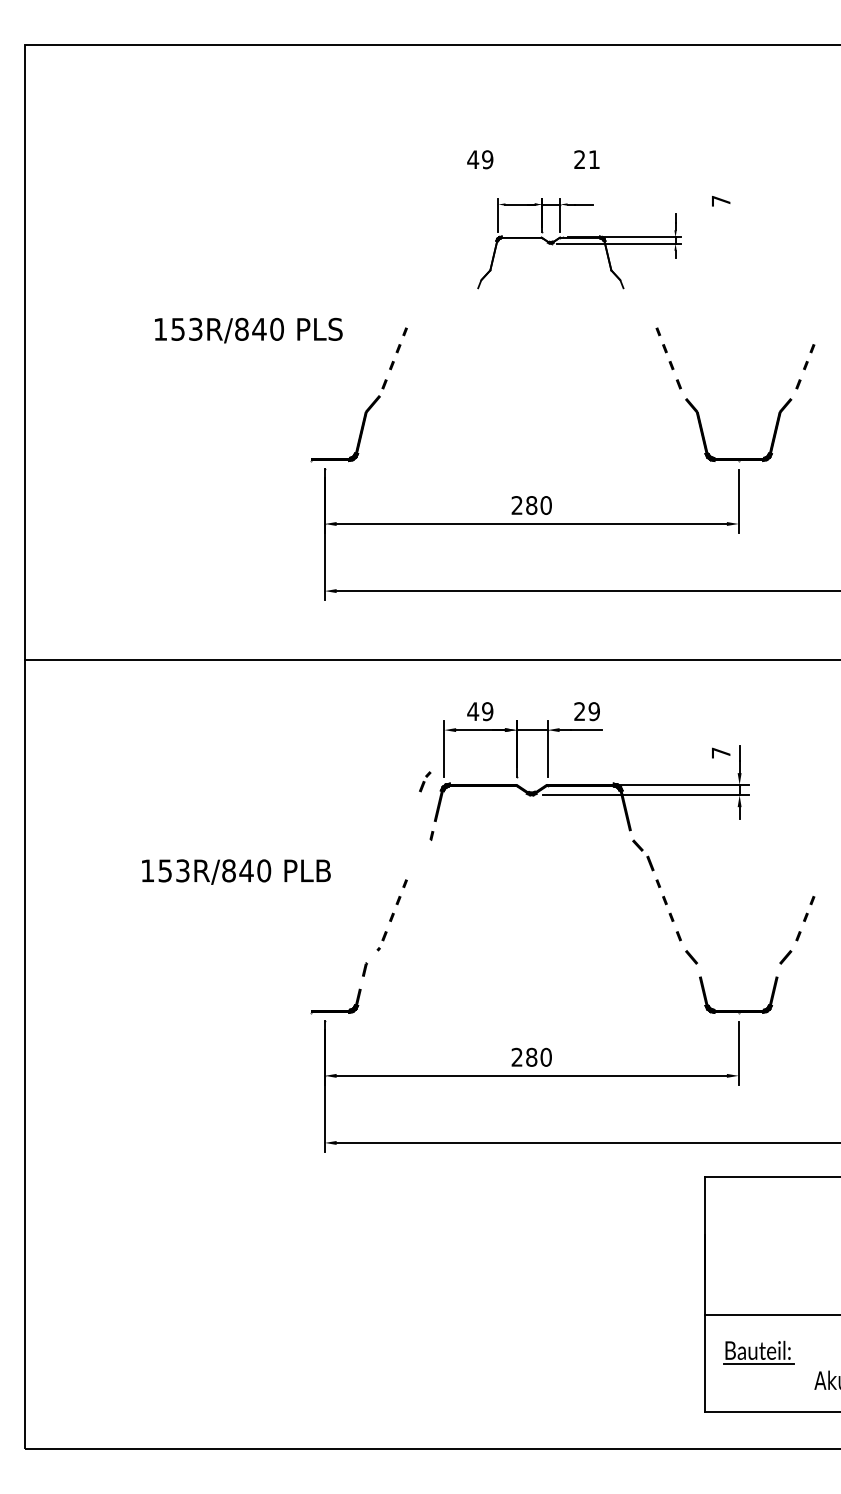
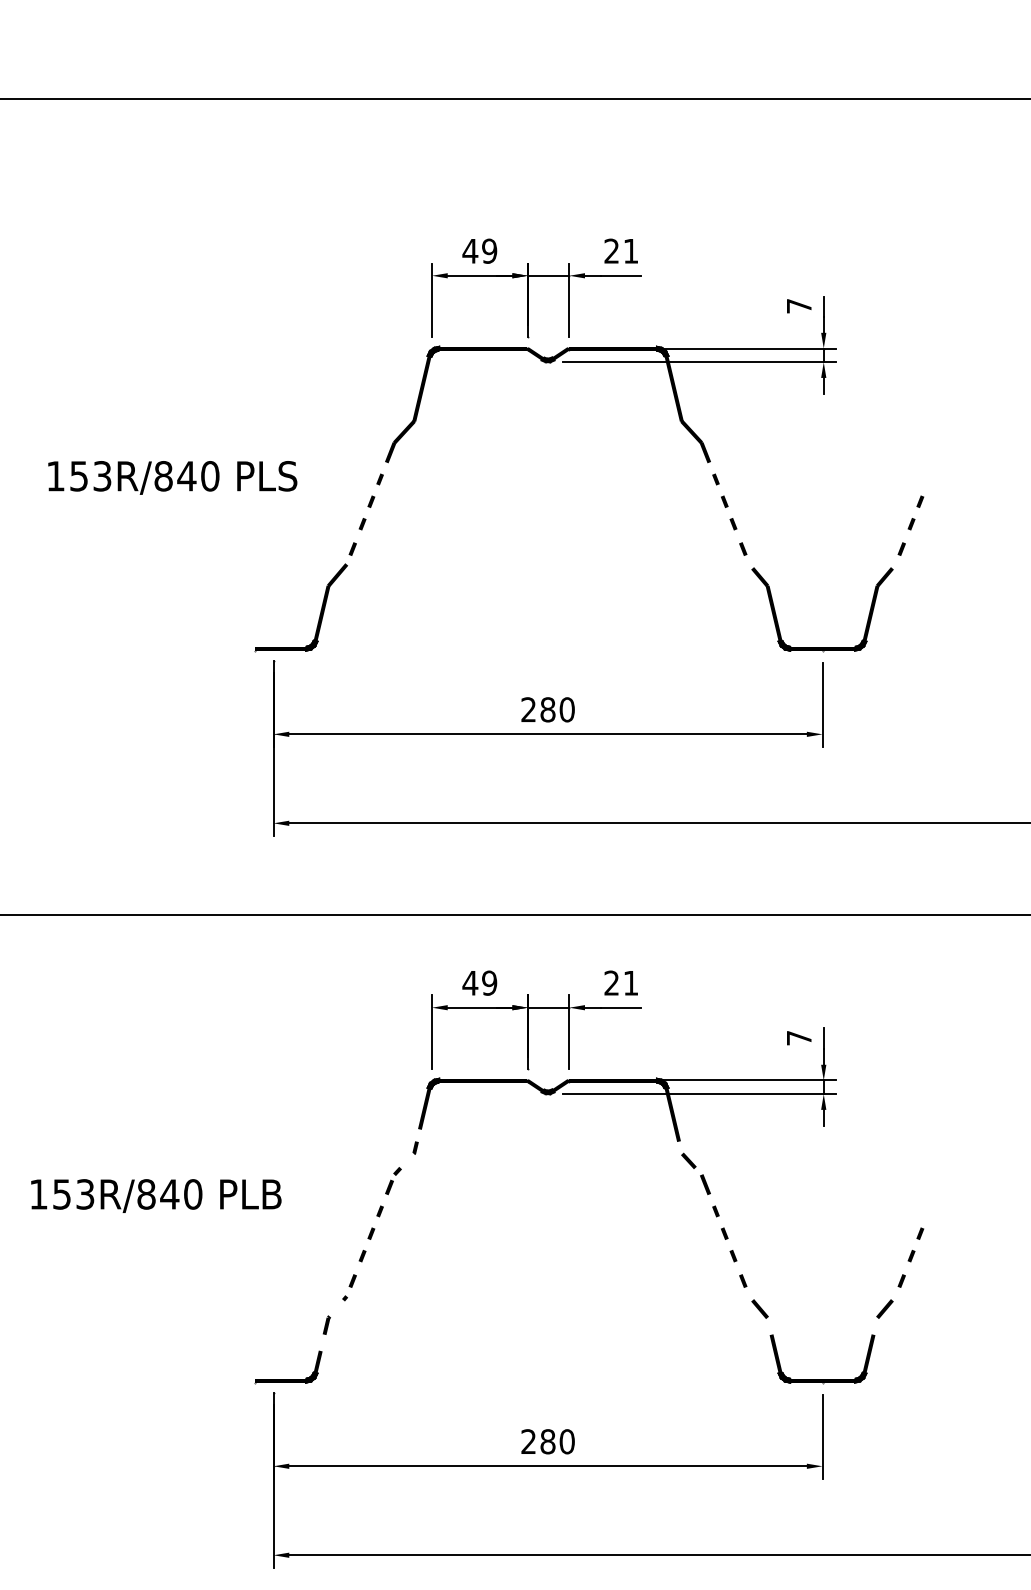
part: (579, 243) -> (611, 362), size x1.67
text: (593, 711) -> (629, 983), 29 -> 21
part: (425, 781) -> (393, 1180), moved

